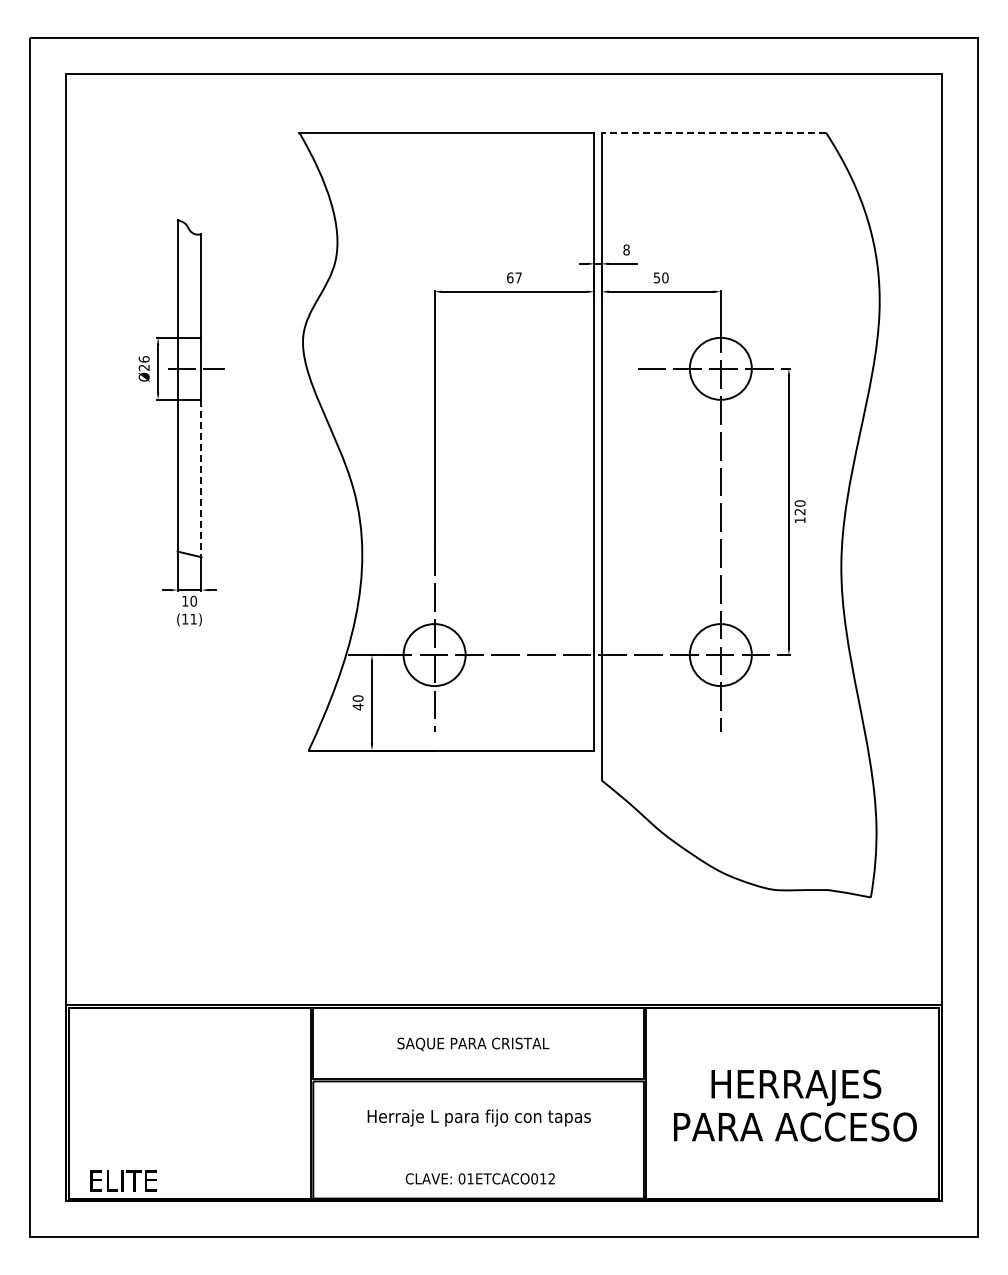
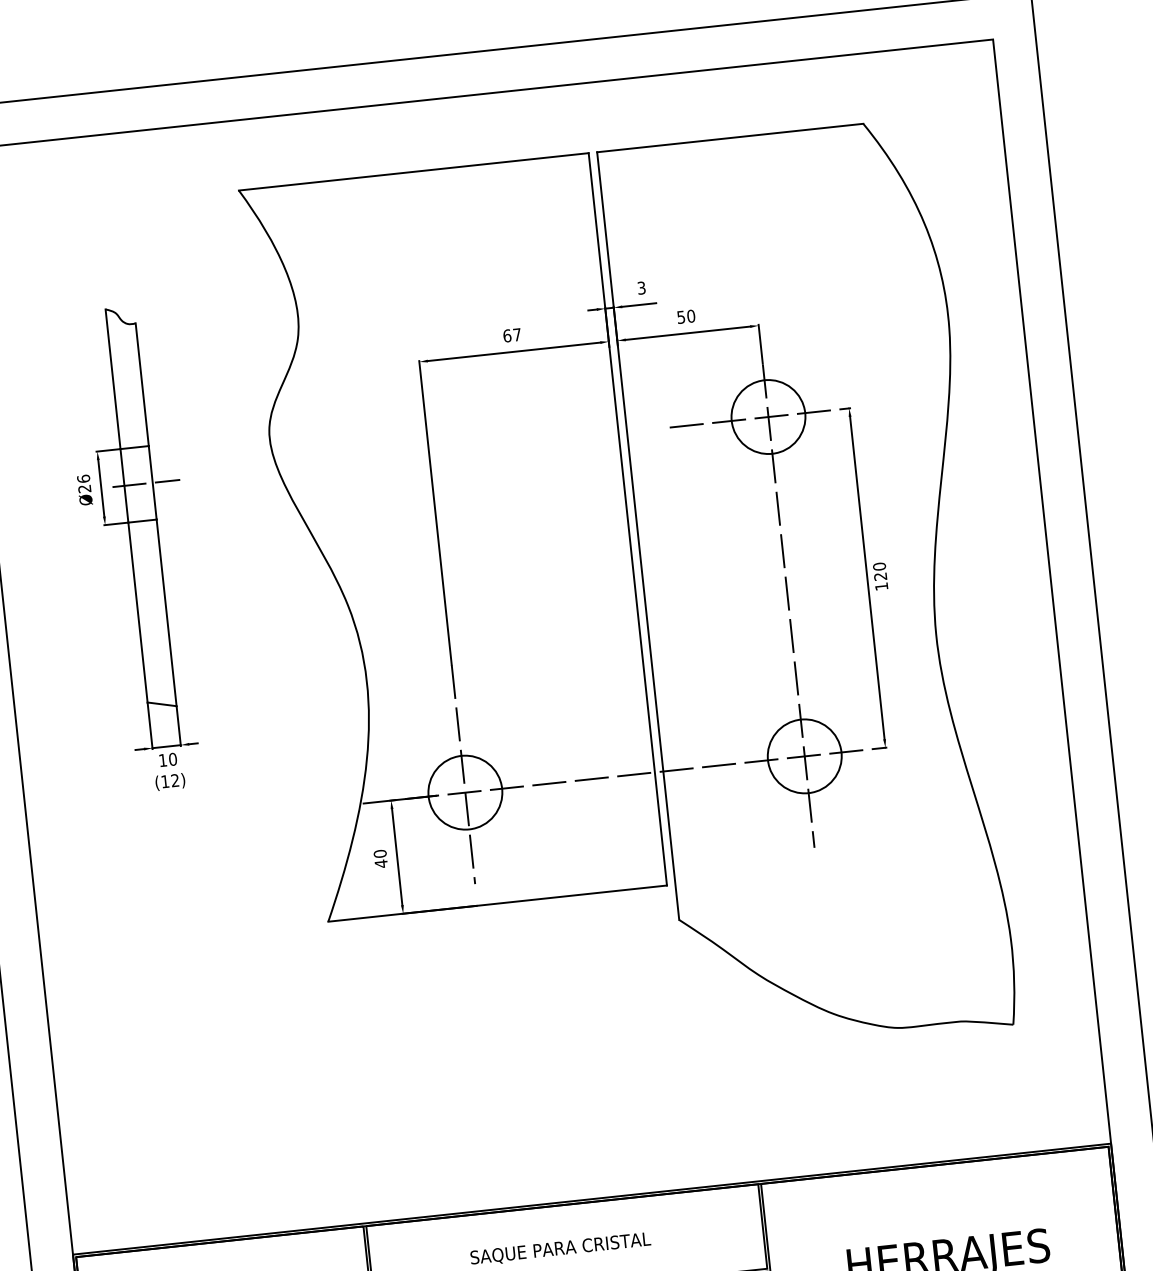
line: (713, 132) -> (729, 137), dashed -> solid
text: (626, 249) -> (641, 287), 8 -> 3
line: (201, 478) -> (166, 612), dashed -> solid
text: (193, 618) -> (174, 779), (11) -> (12)

